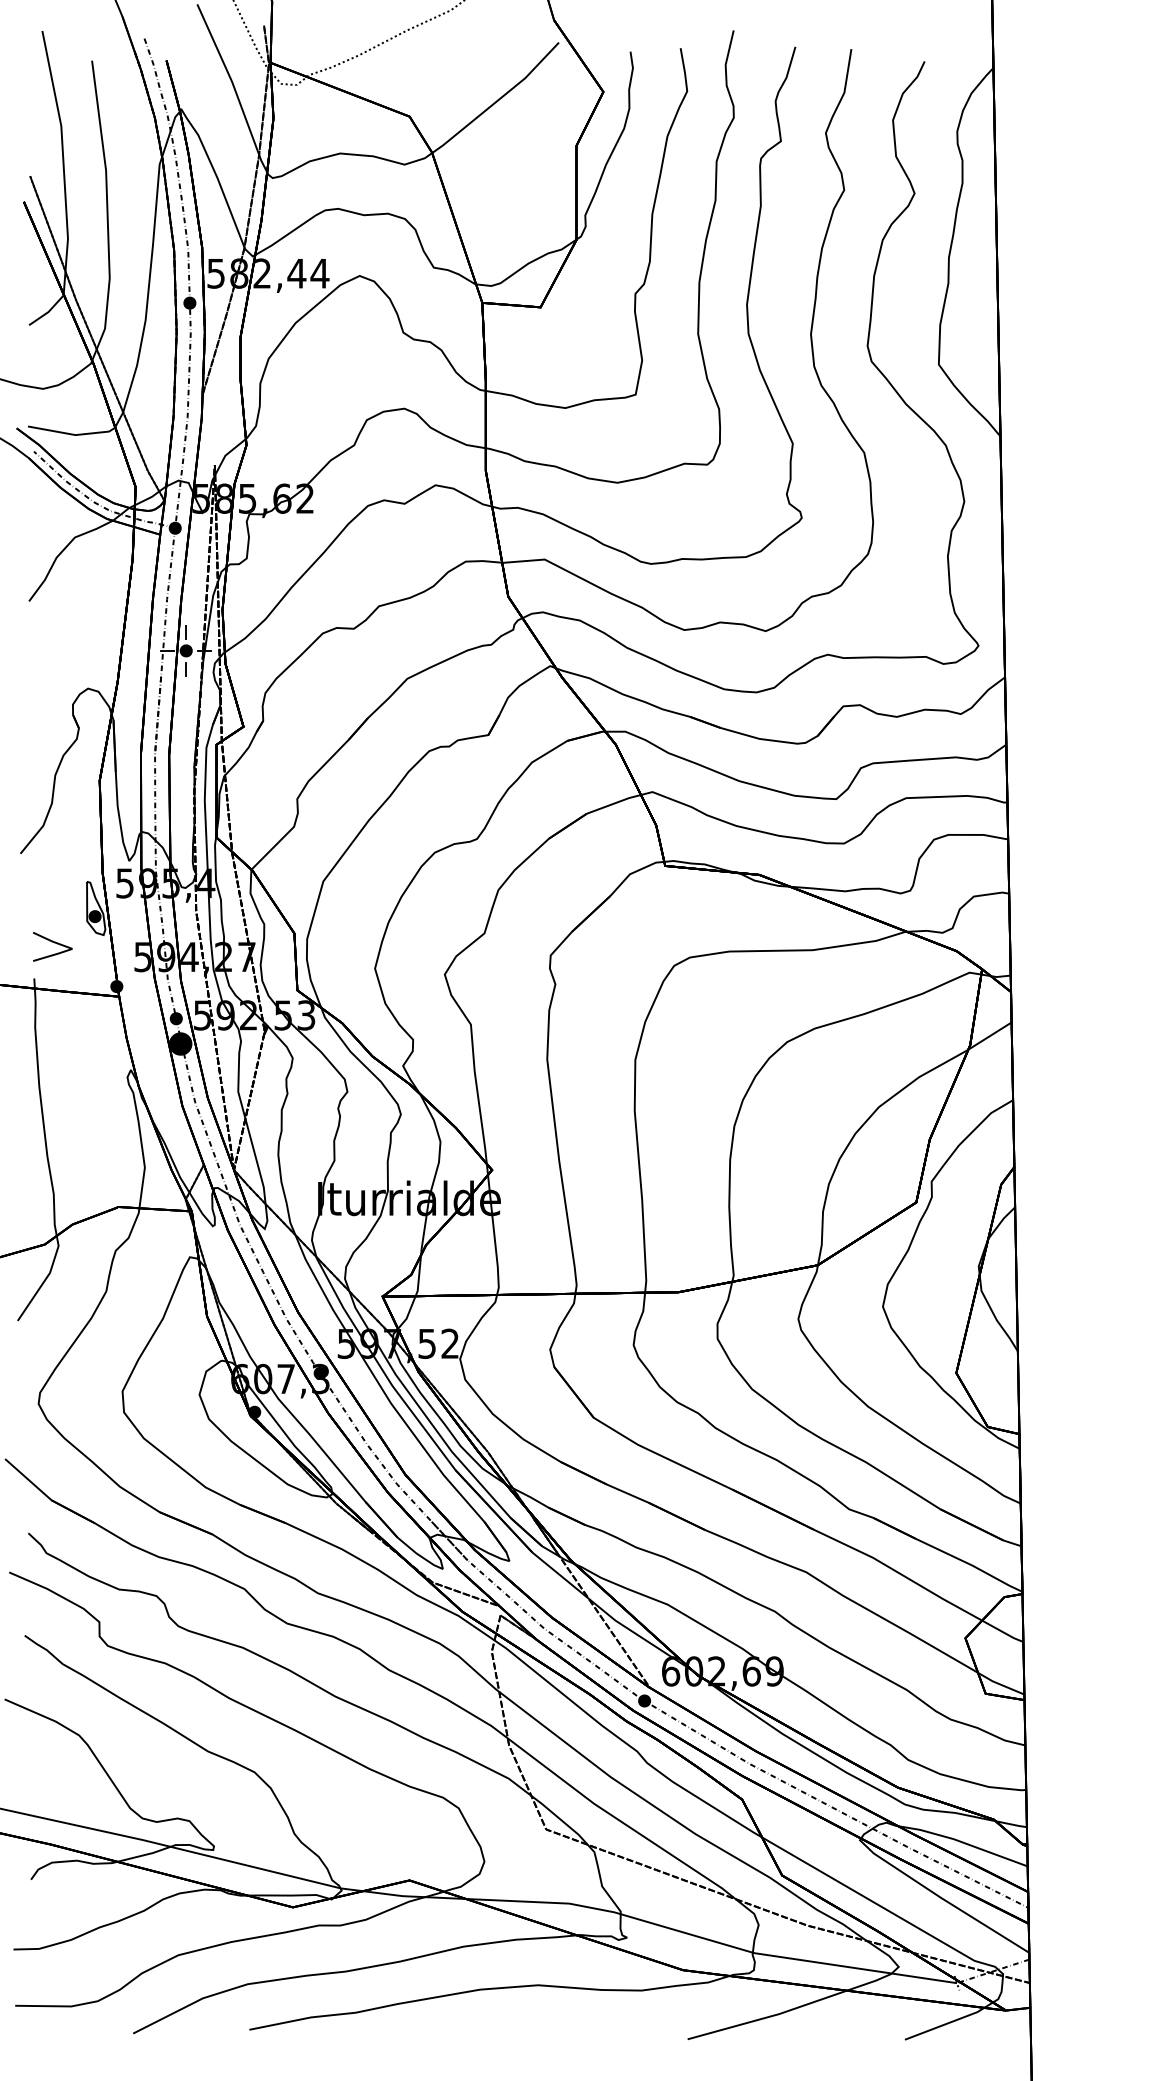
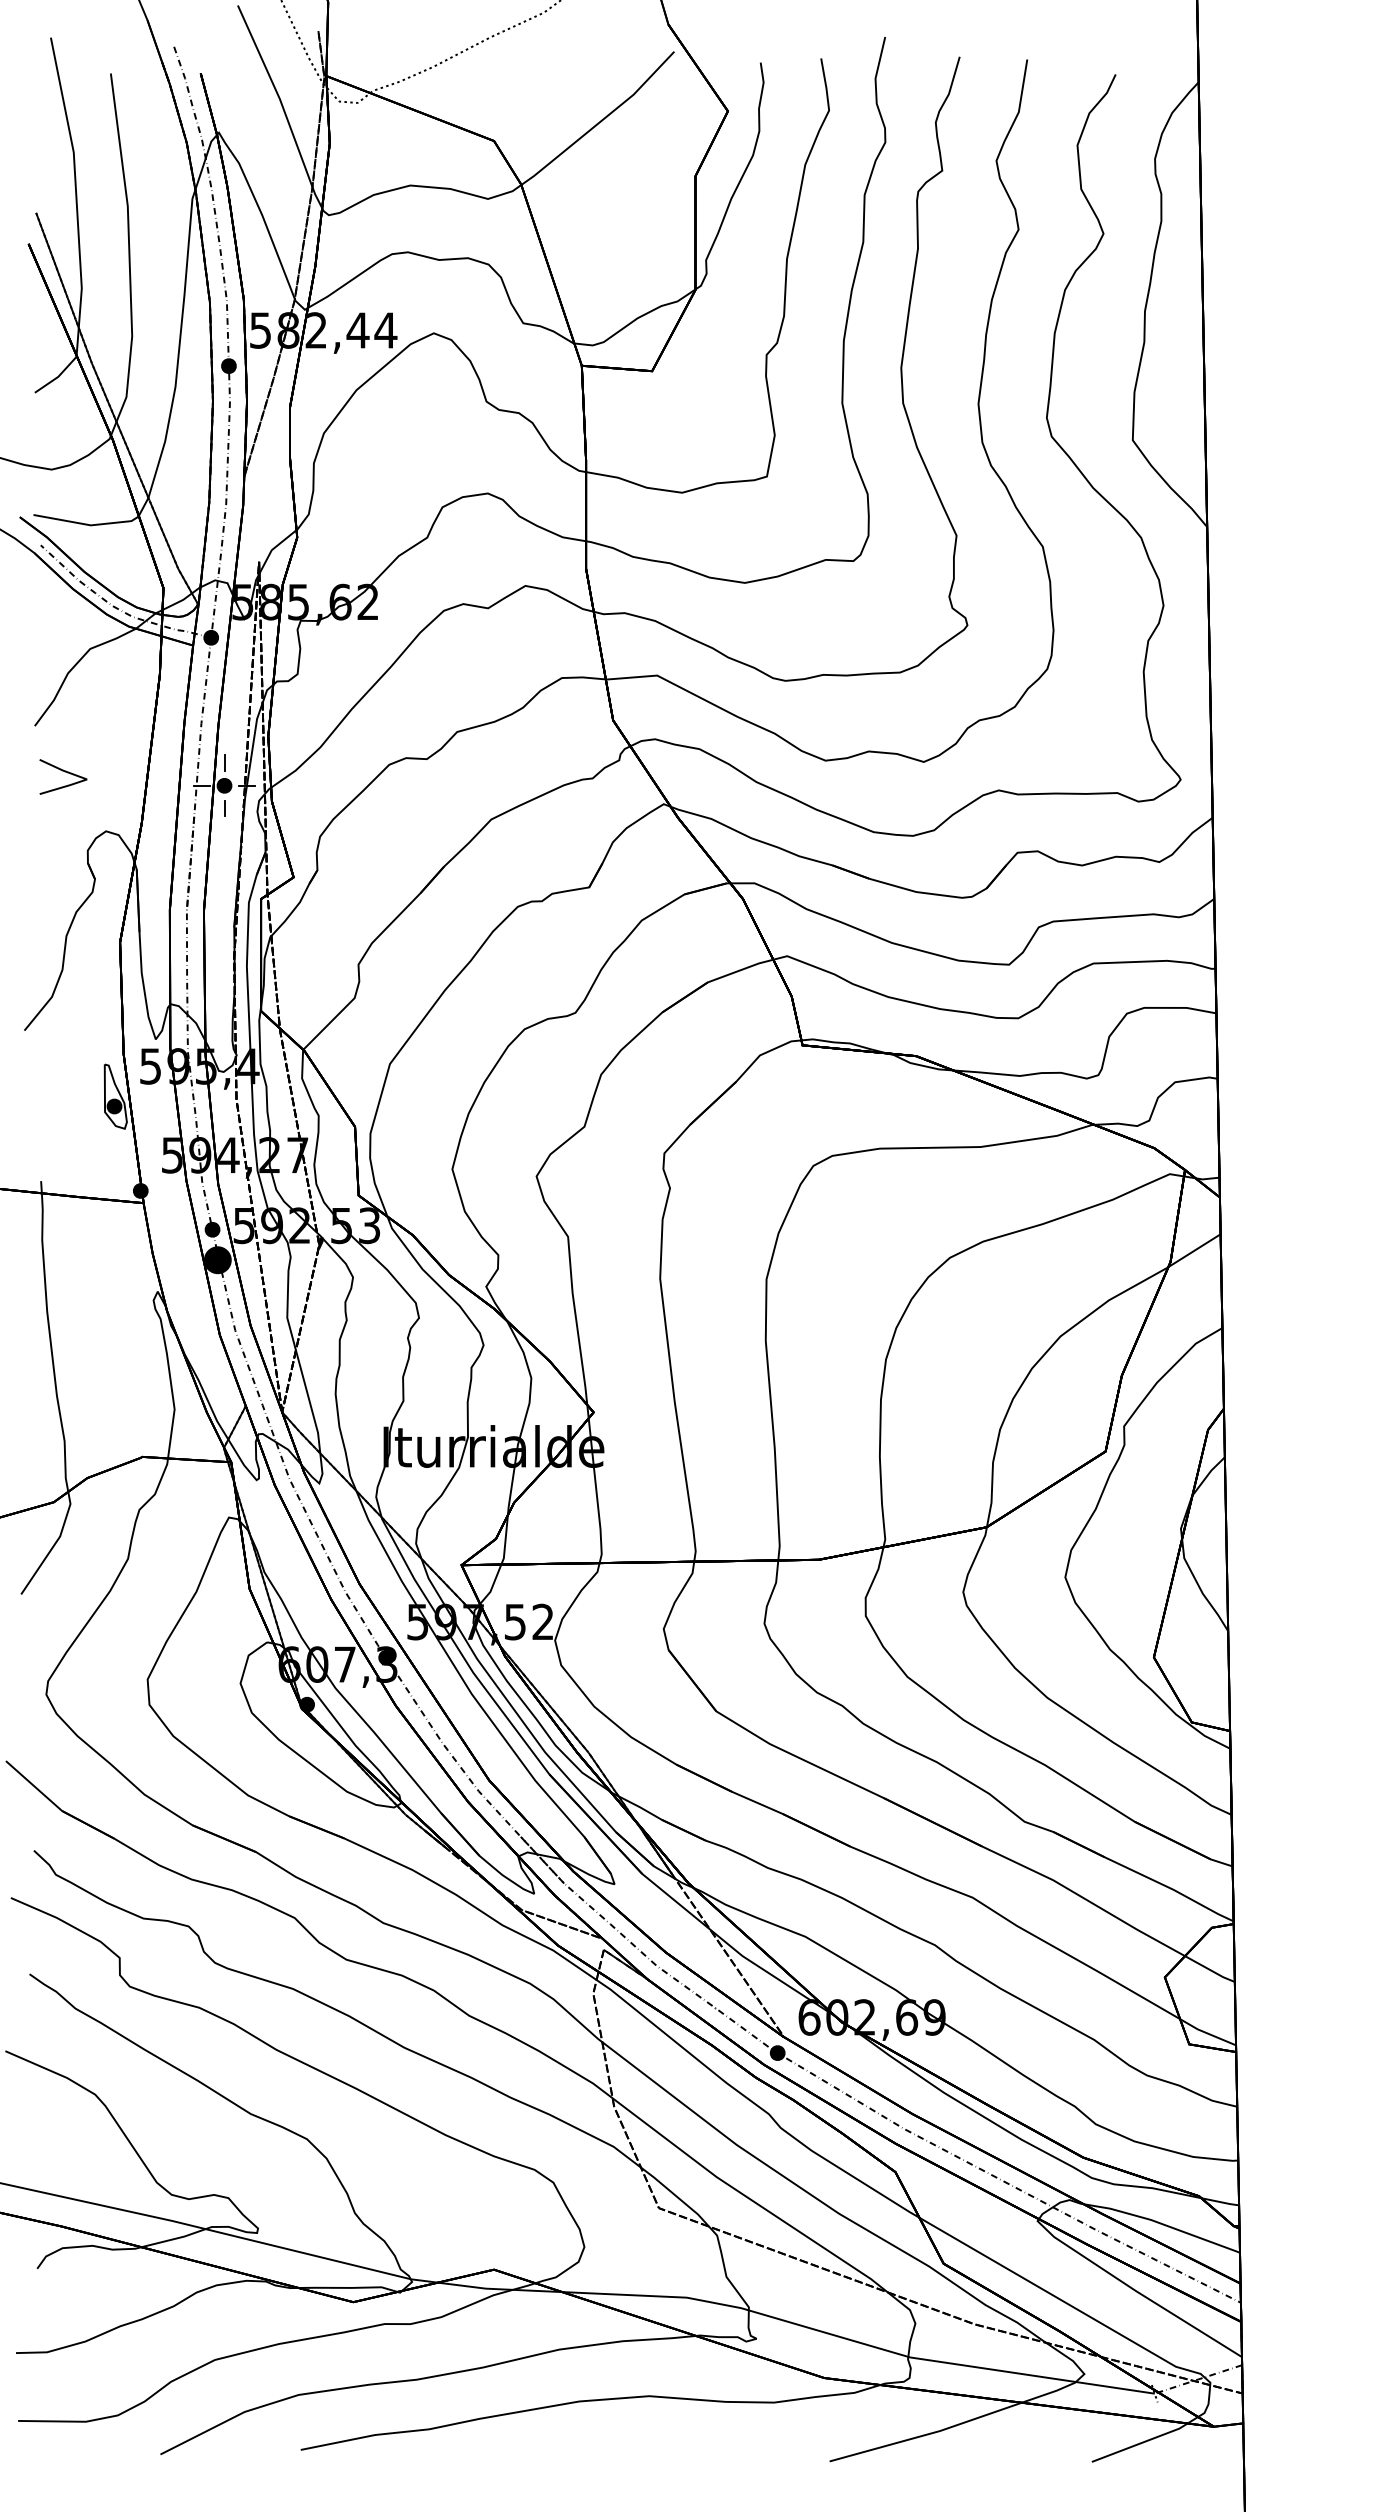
line: (53, 943) -> (64, 772), moved

